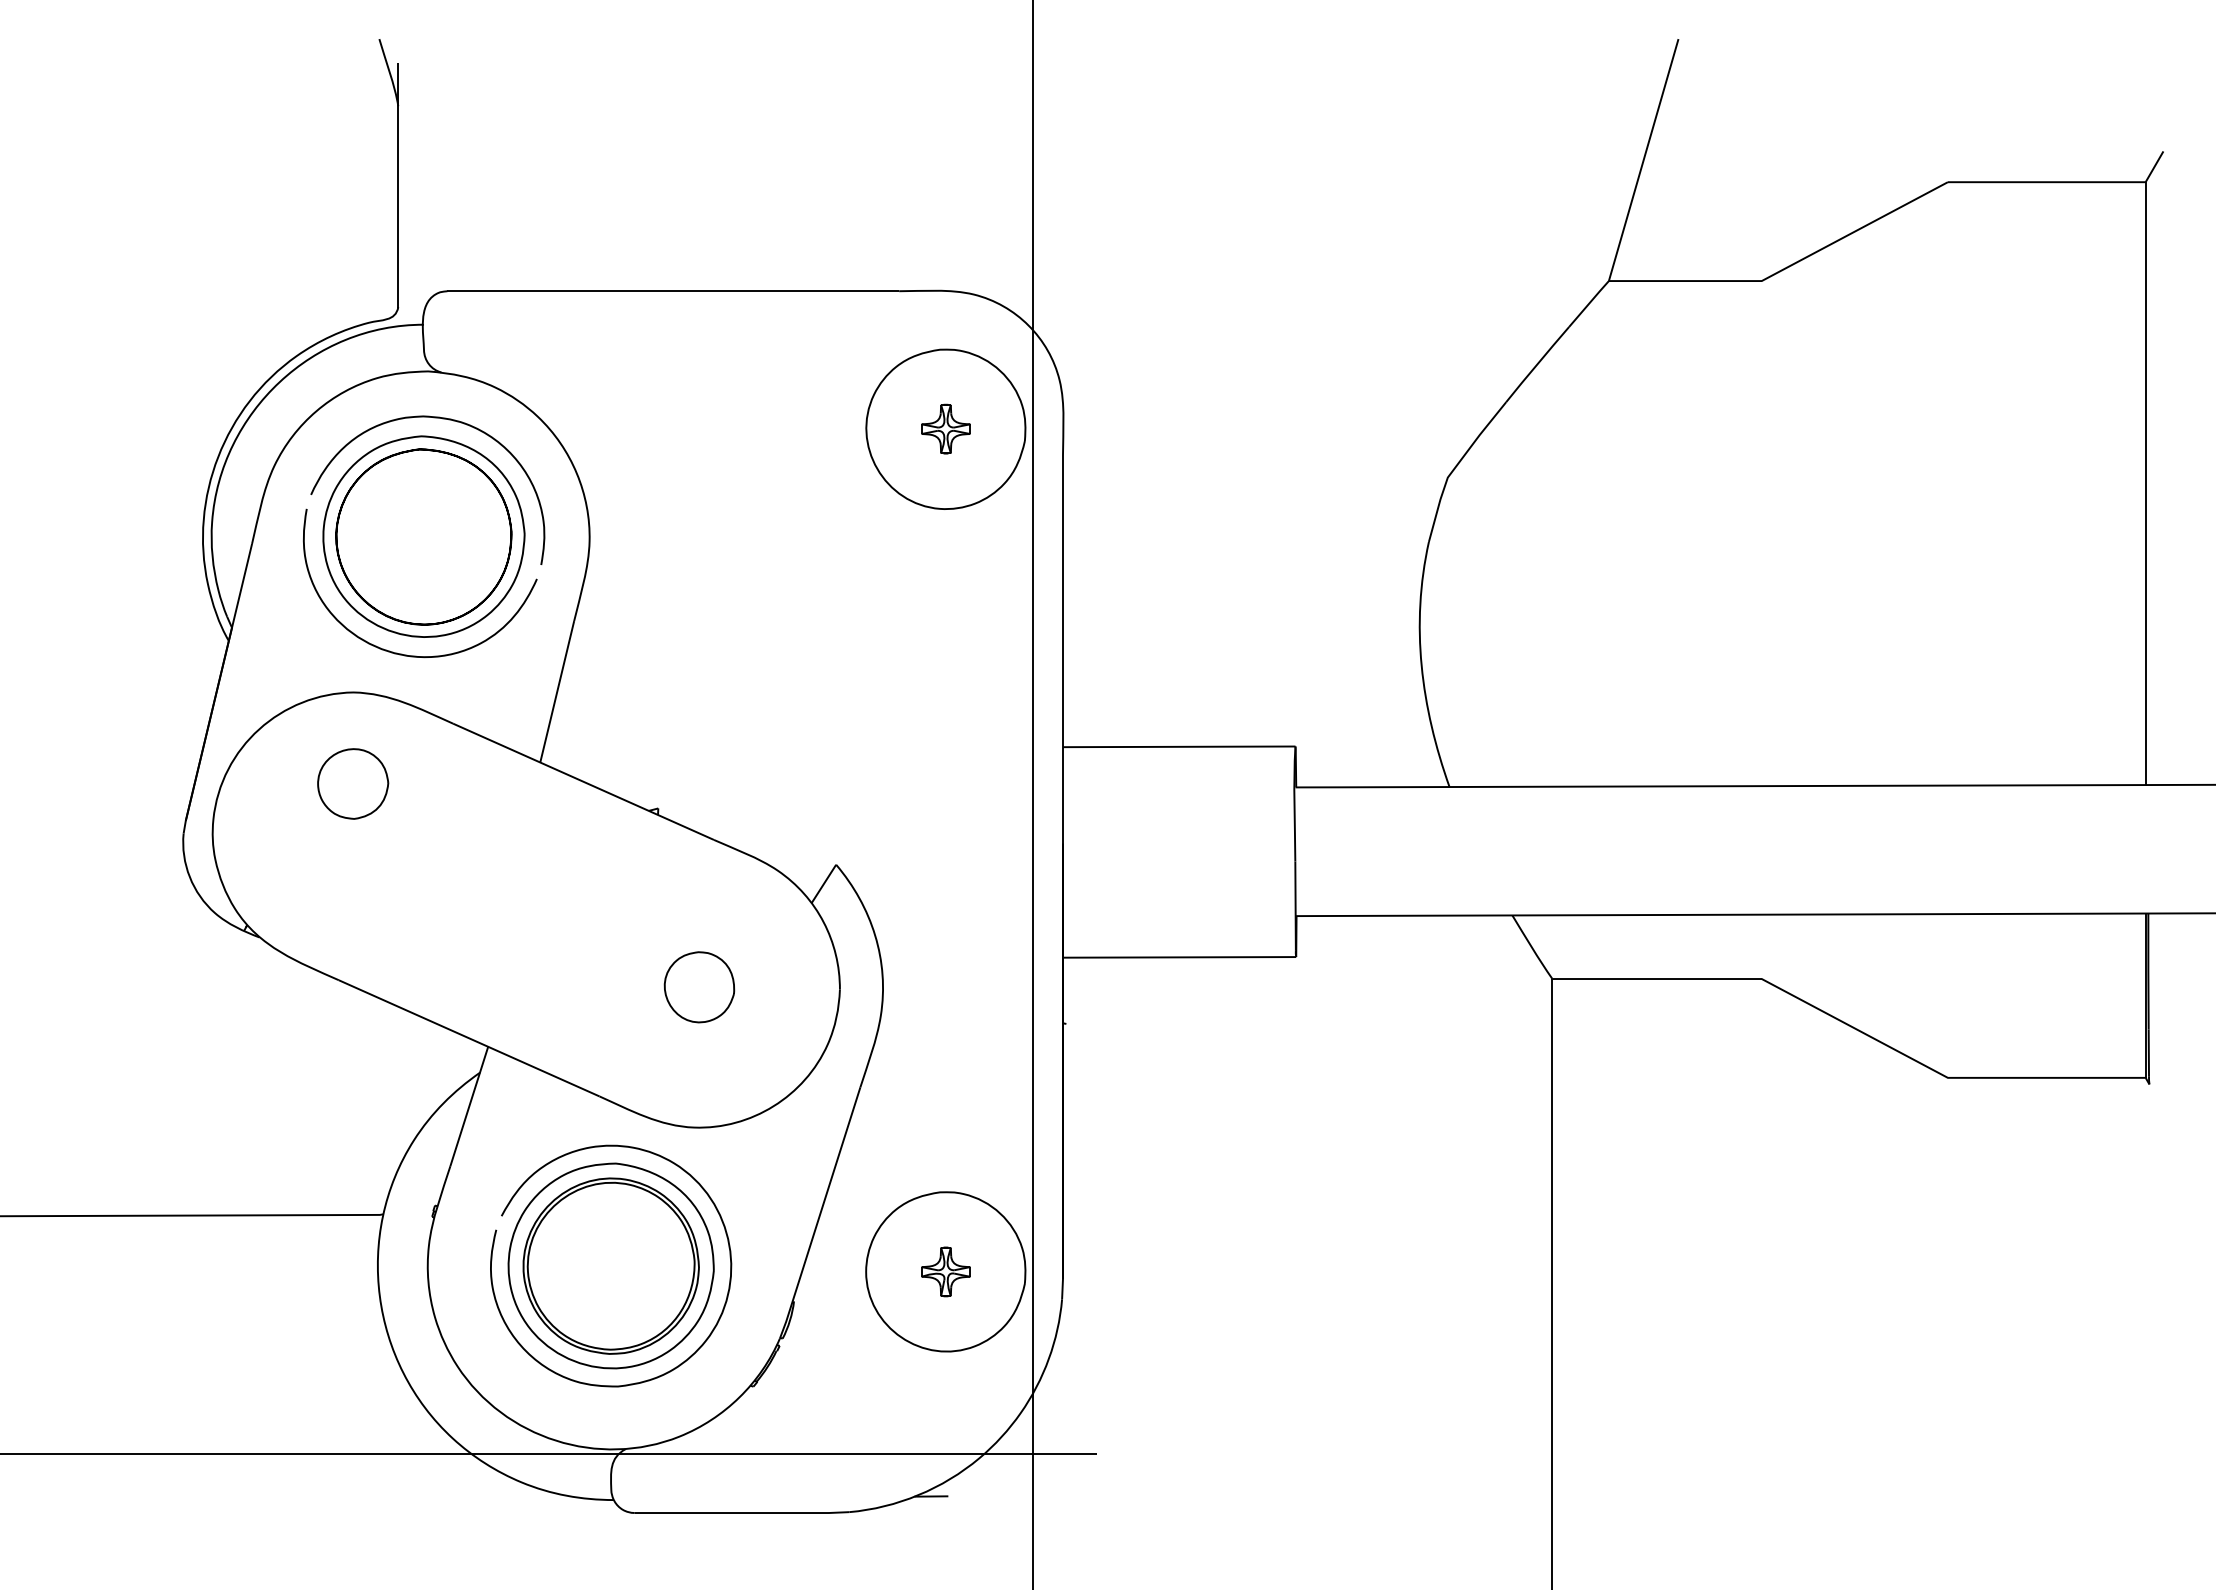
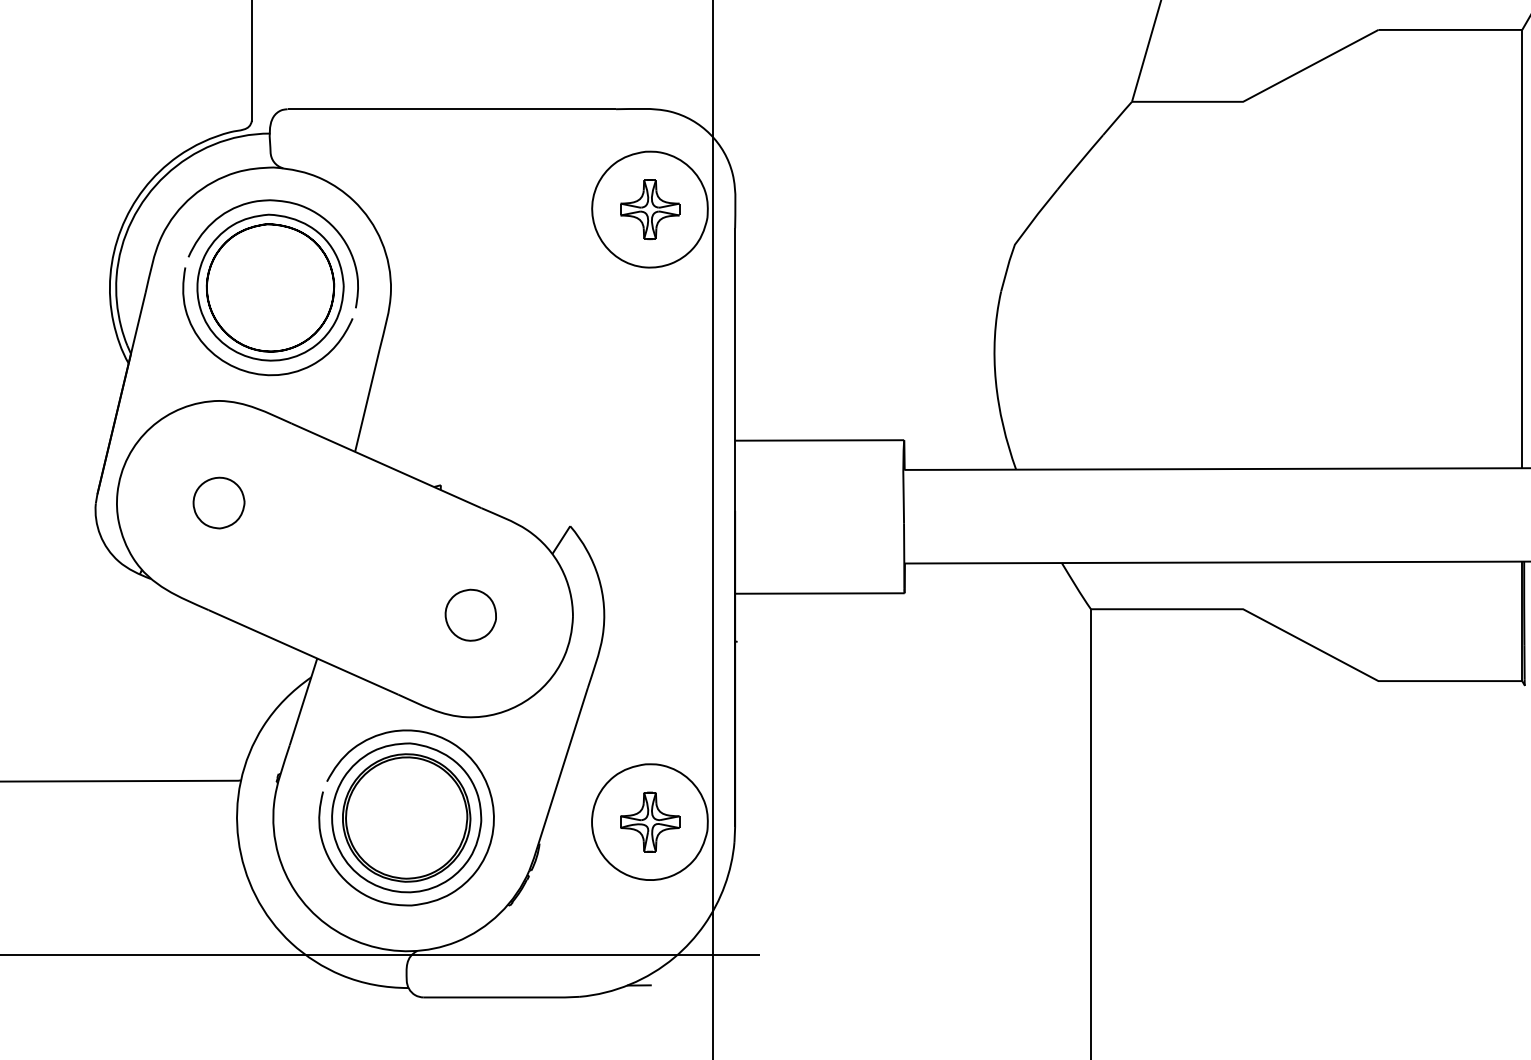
part: (945, 428) -> (649, 209), size x1.67
part: (353, 783) -> (219, 502), moved
part: (945, 1271) -> (649, 821), size x1.67

